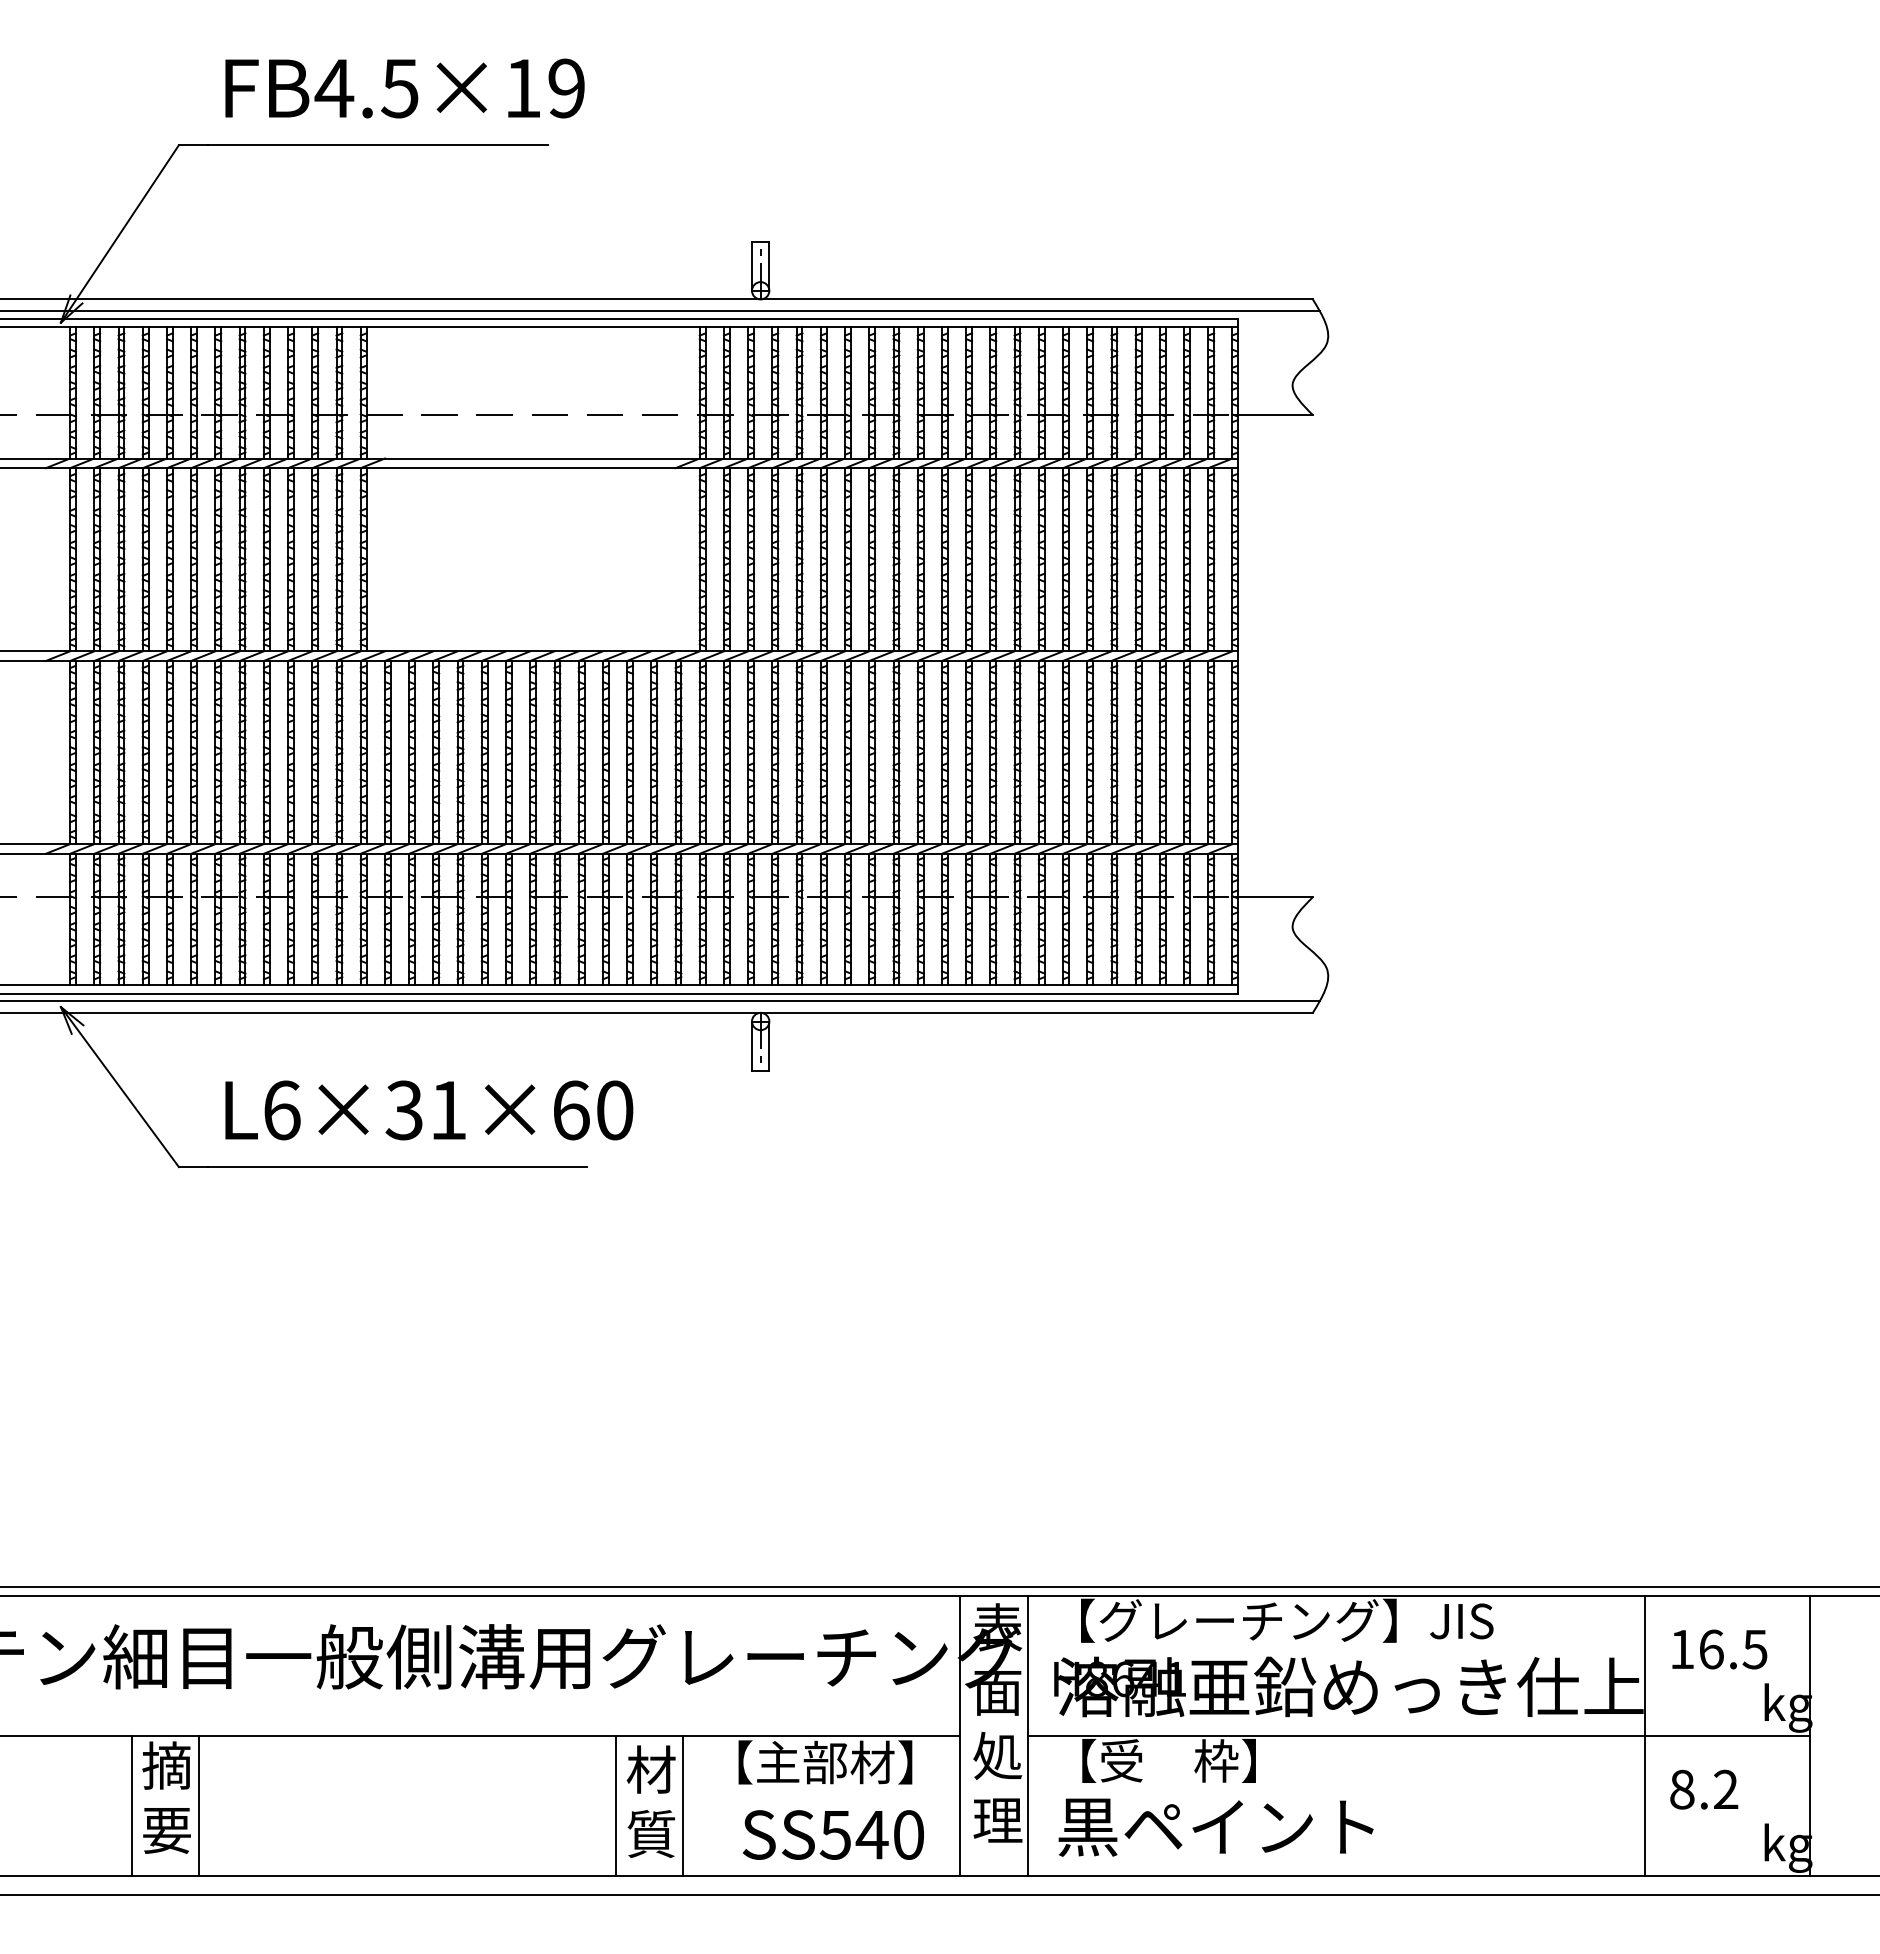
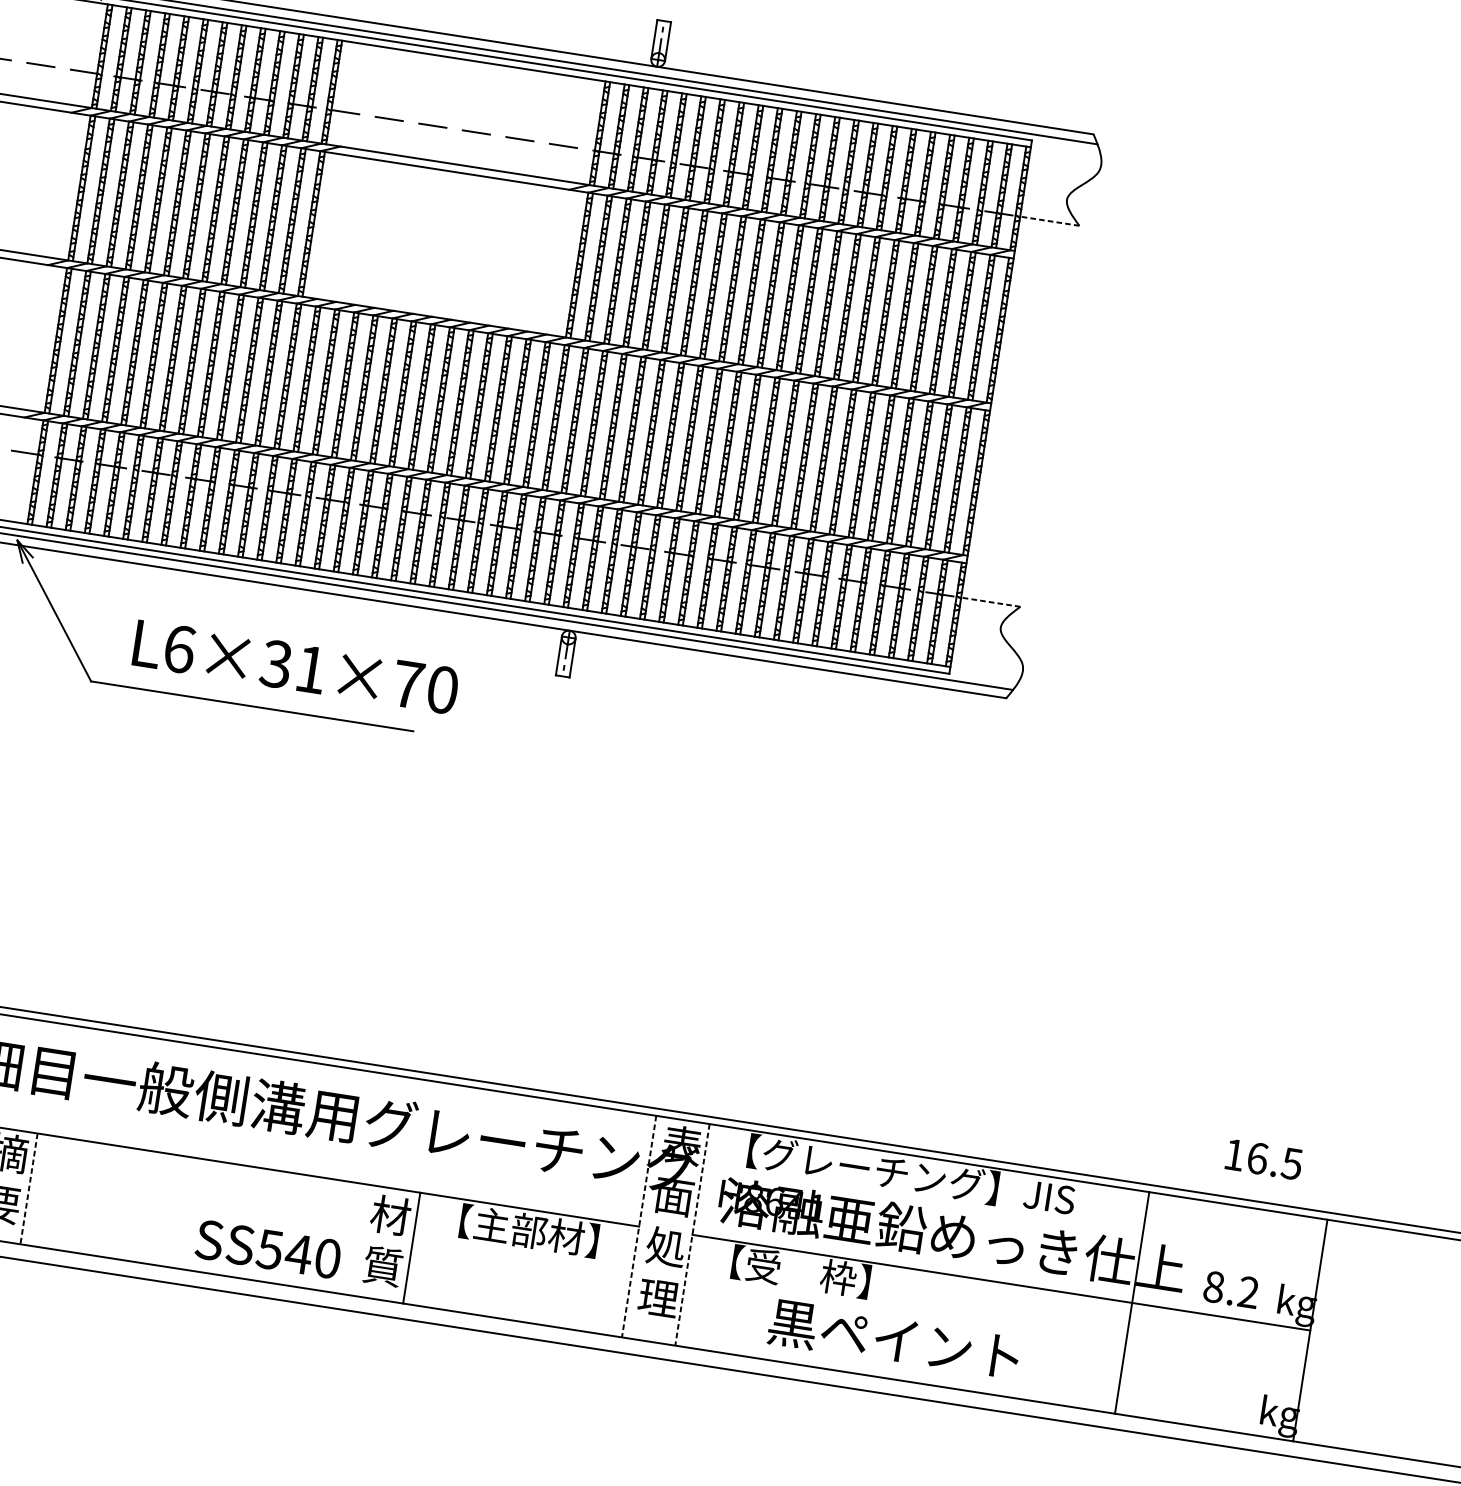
line: (1272, 415) -> (1047, 221), solid -> dashed
line: (1272, 897) -> (988, 602), solid -> dashed
text: (571, 1110) -> (408, 684), L6×31×60 -> L6×31×70
text: (1719, 1649) -> (1263, 1159), moved
line: (1645, 1735) -> (1132, 1302), moved
line: (960, 1736) -> (639, 1227), solid -> dashed
line: (1027, 1736) -> (692, 1235), solid -> dashed
text: (1704, 1789) -> (1231, 1289), moved
line: (615, 1805) -> (358, 1239), removed
line: (199, 1806) -> (29, 1189), solid -> dashed
text: (1215, 1827) -> (893, 1340), moved
text: (832, 1834) -> (267, 1248), moved

